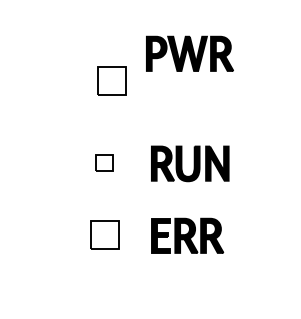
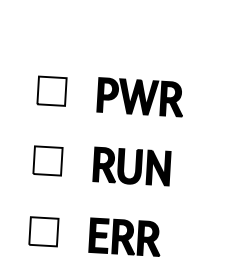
part: (189, 53) -> (140, 96), moved
part: (111, 80) -> (51, 90), moved
part: (104, 162) -> (47, 160), size x1.67

